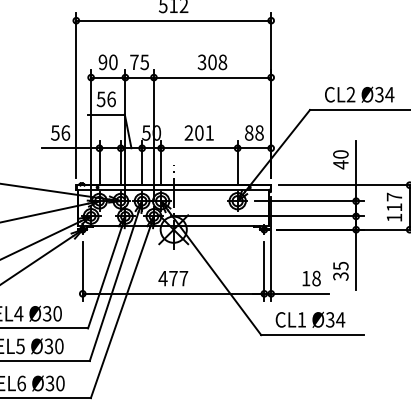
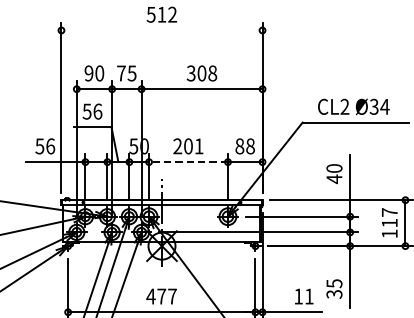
line: (173, 20) -> (161, 30), removed
line: (198, 148) -> (187, 162), solid -> dashed
text: (316, 278) -> (309, 296), 18 -> 11

